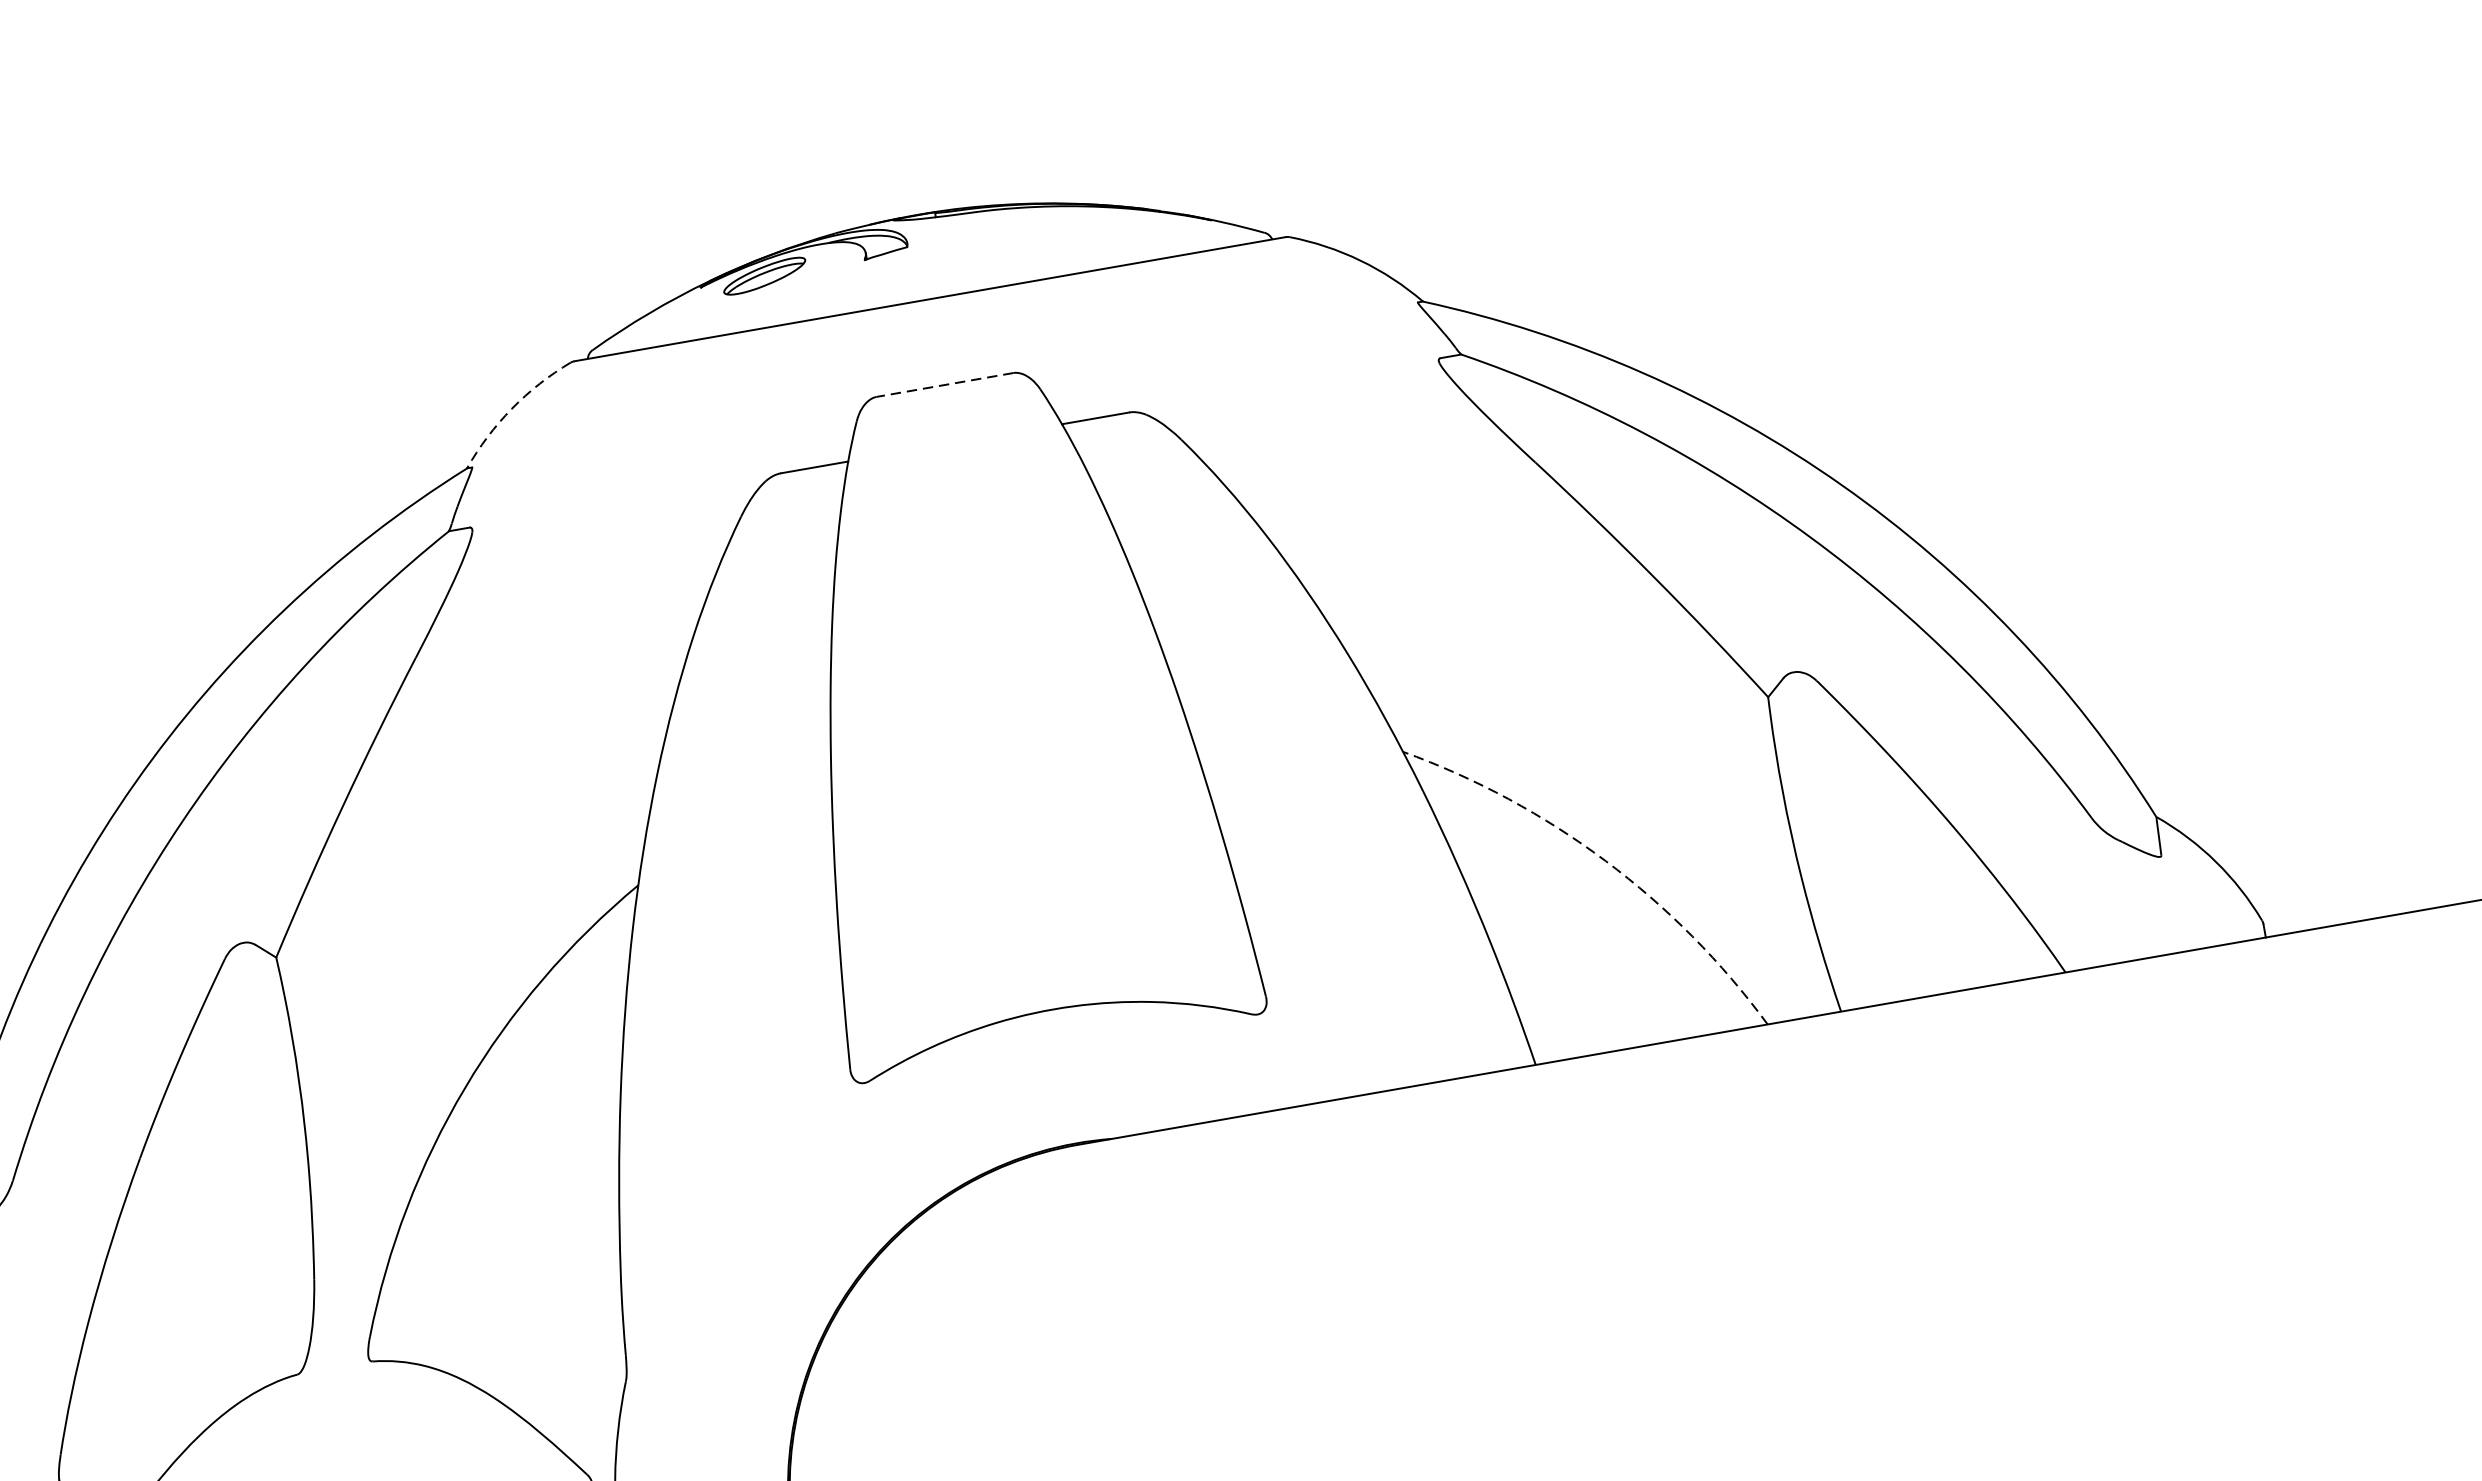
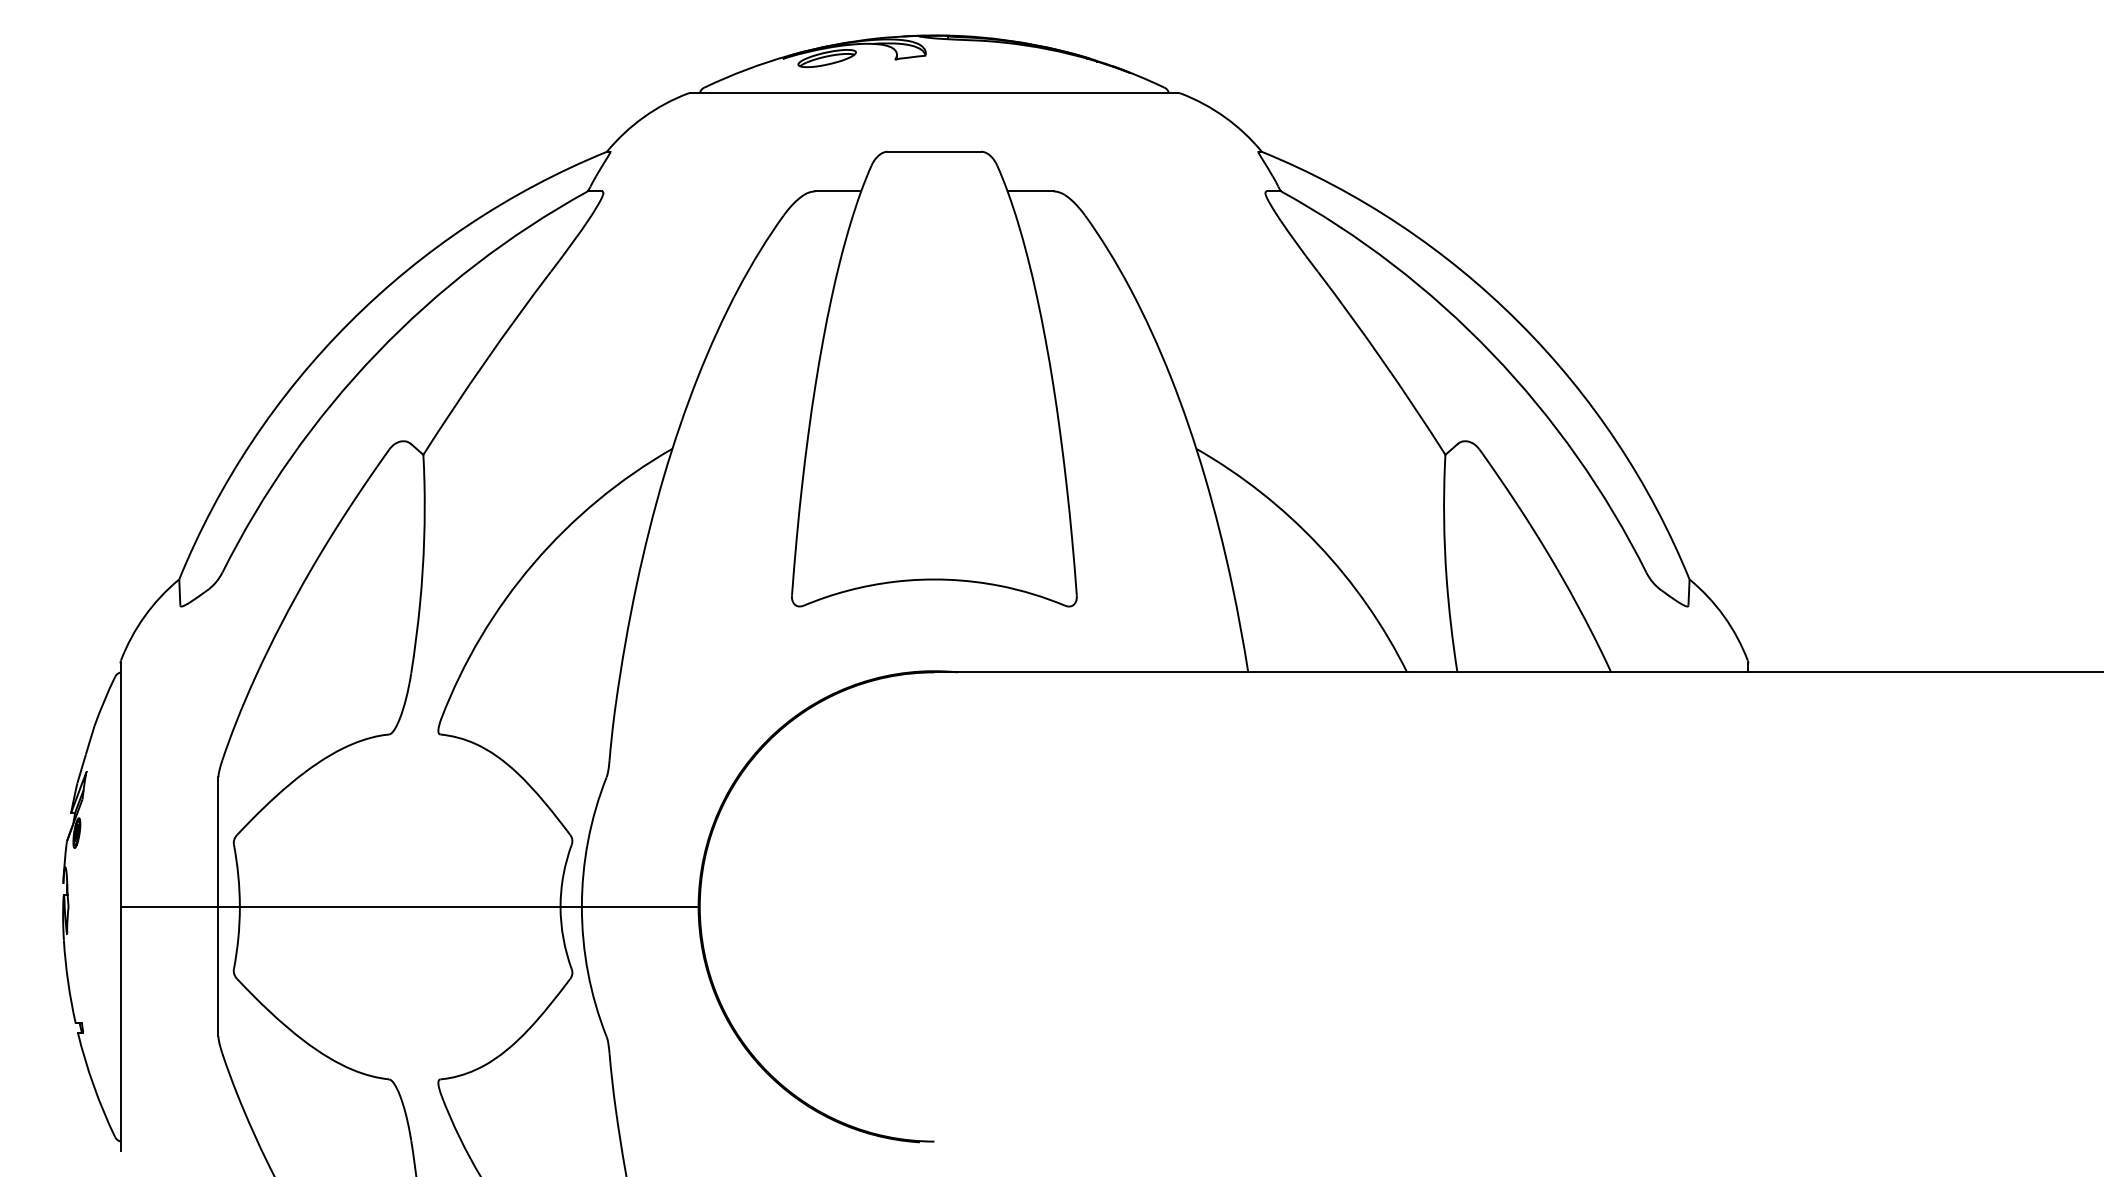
line: (945, 384) -> (934, 151), dashed -> solid
arc: (511, 409) -> (643, 117), dashed -> solid
arc: (1605, 860) -> (1318, 544), dashed -> solid

